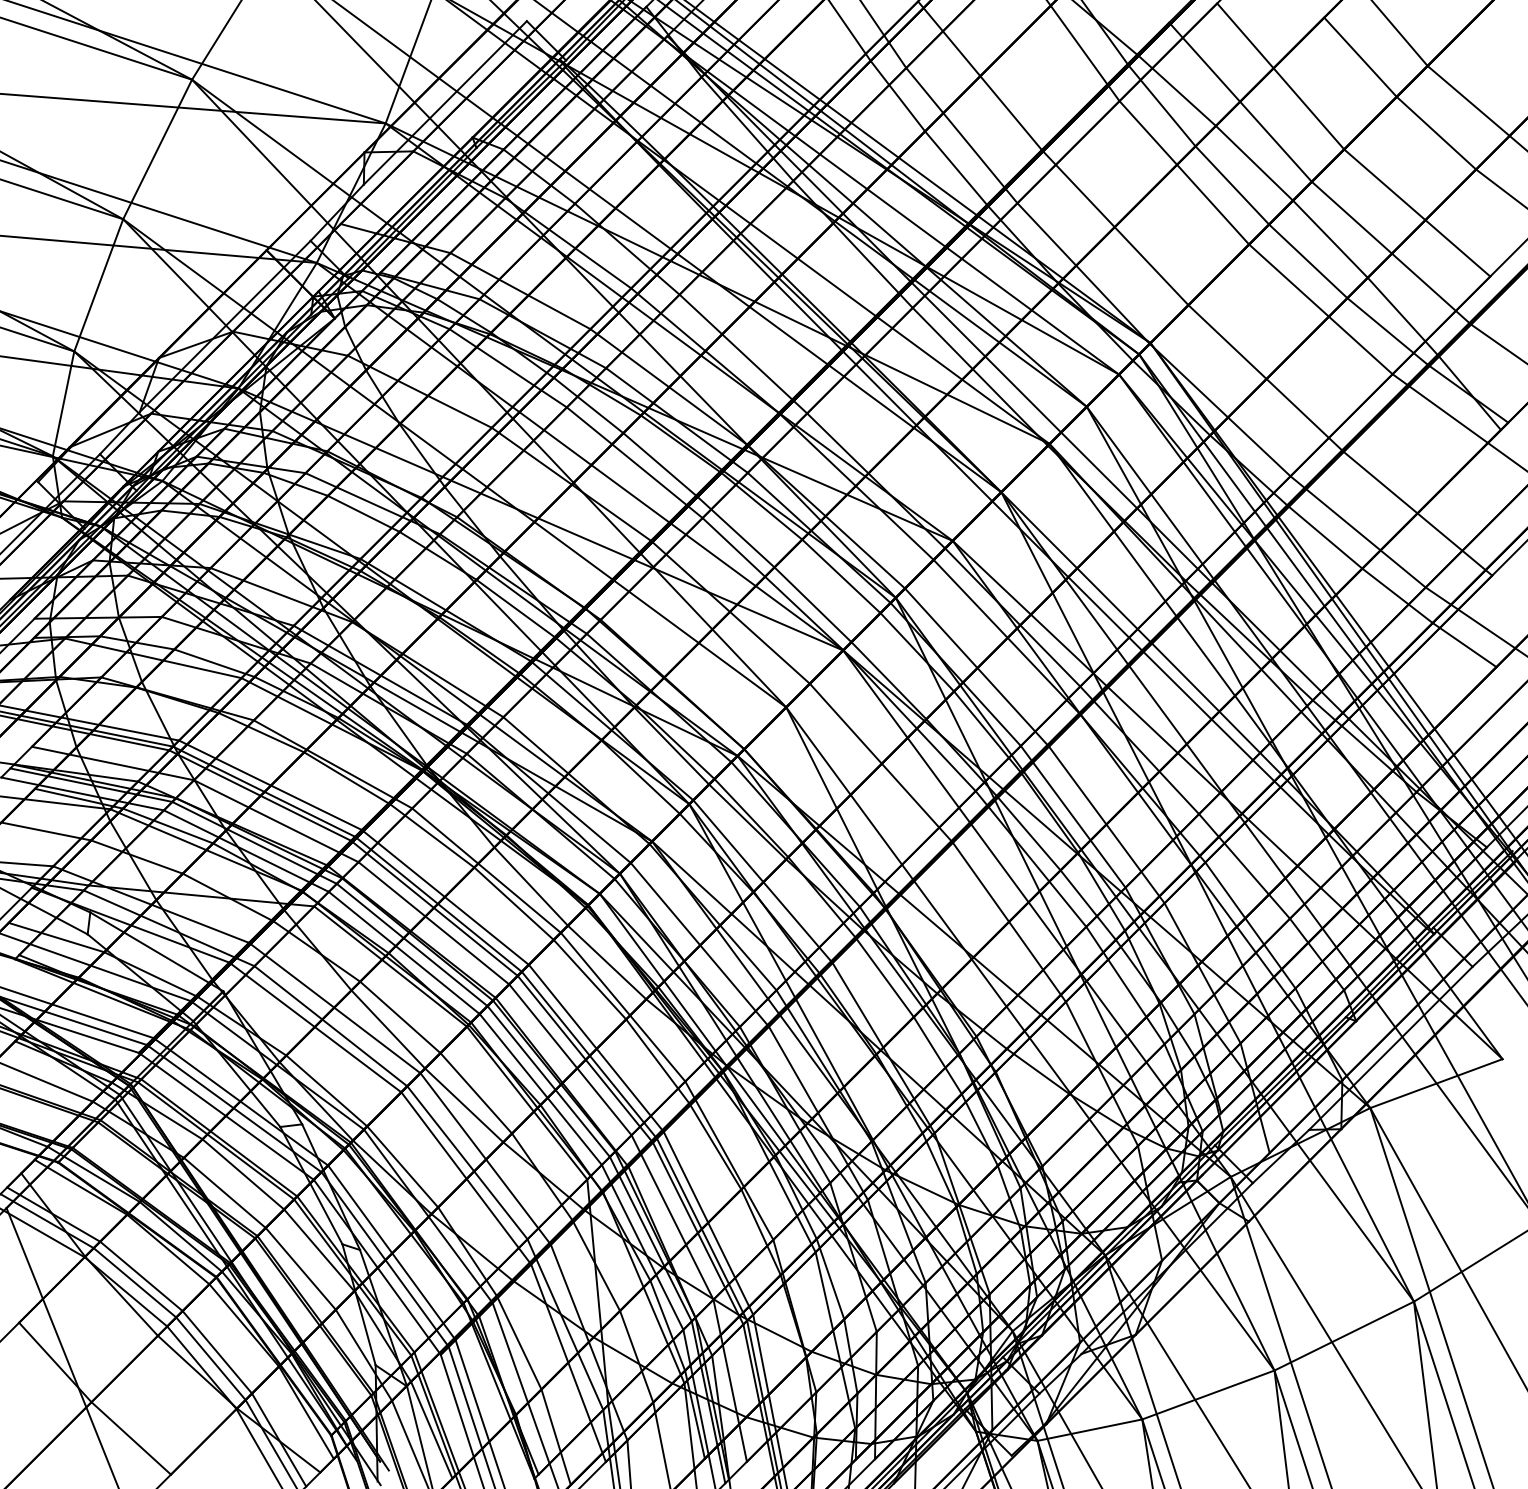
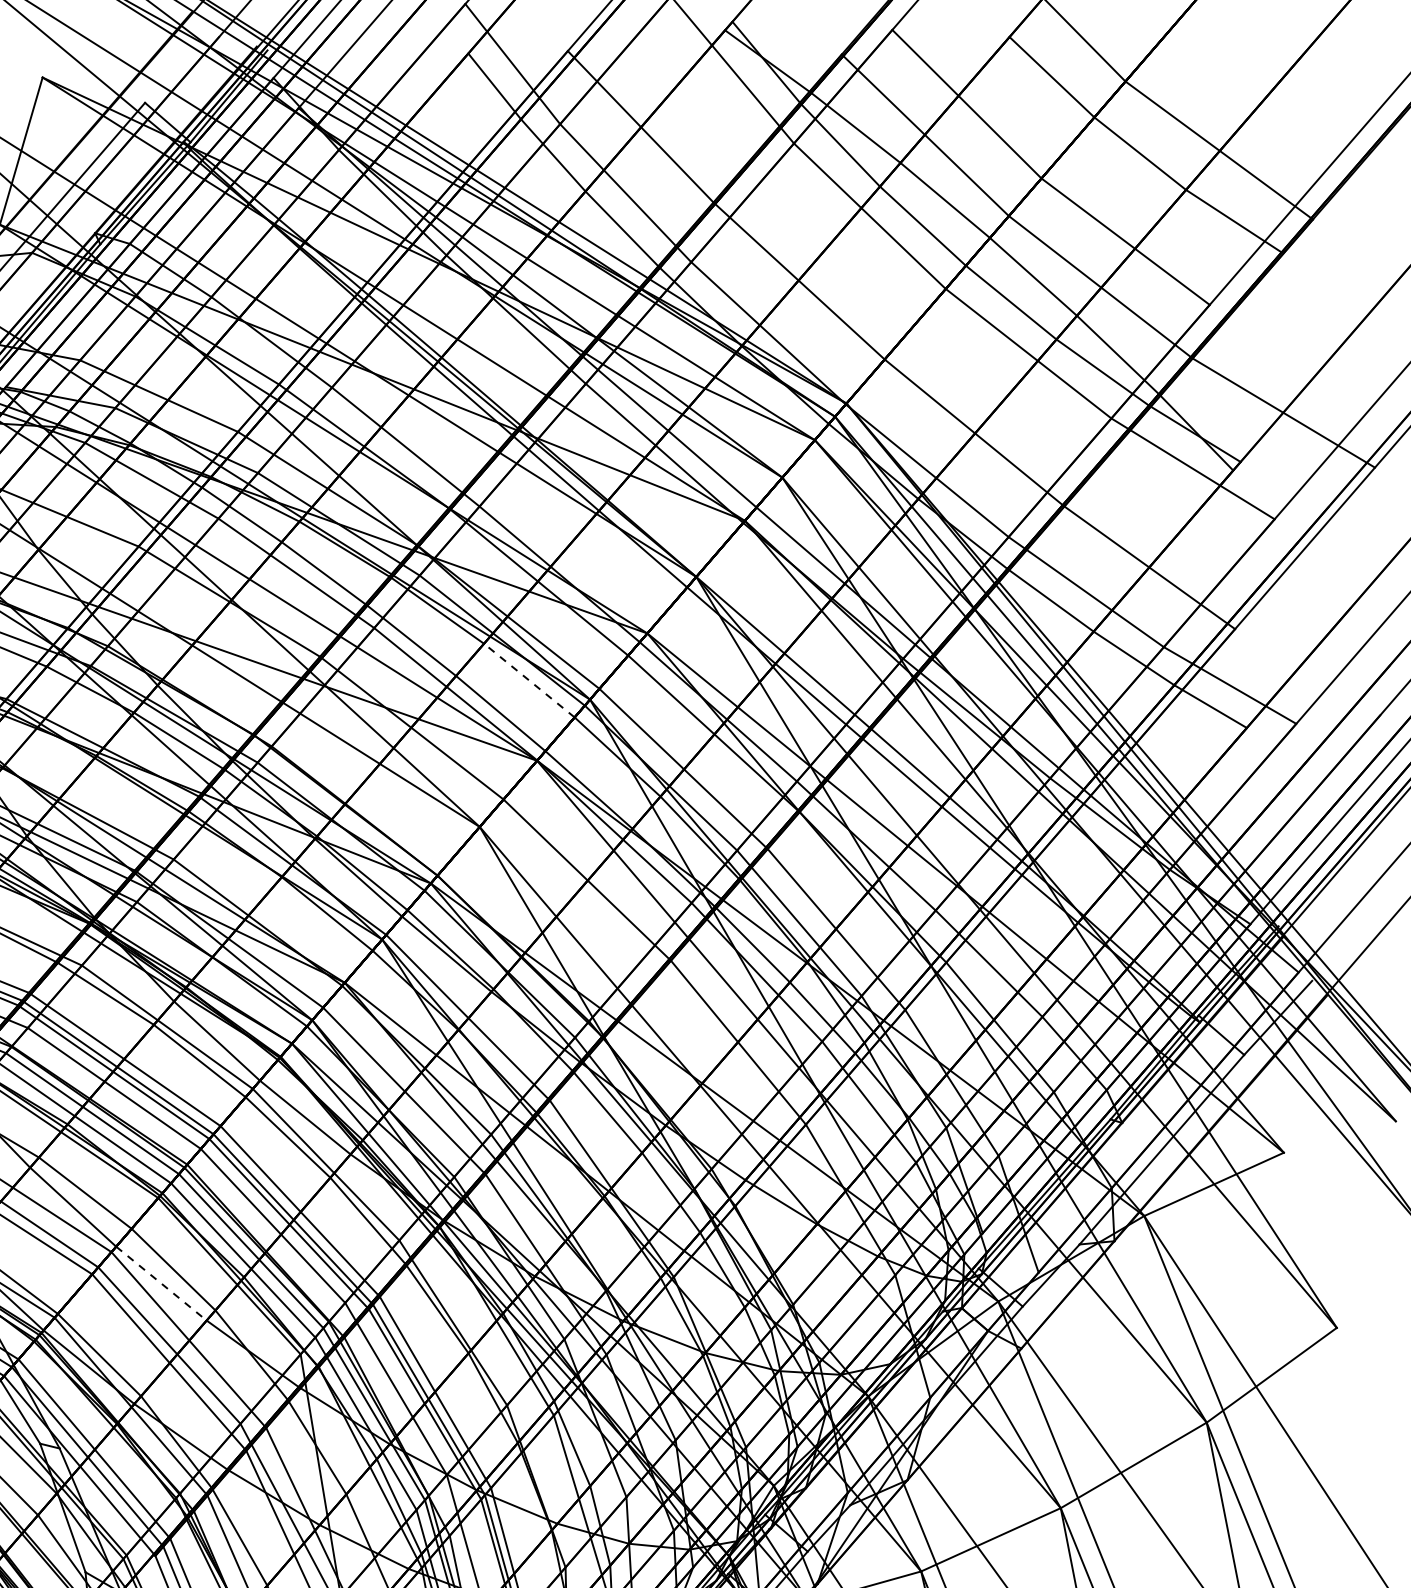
line: (841, 576) -> (529, 680), solid -> dashed
line: (464, 1105) -> (161, 1283), solid -> dashed

